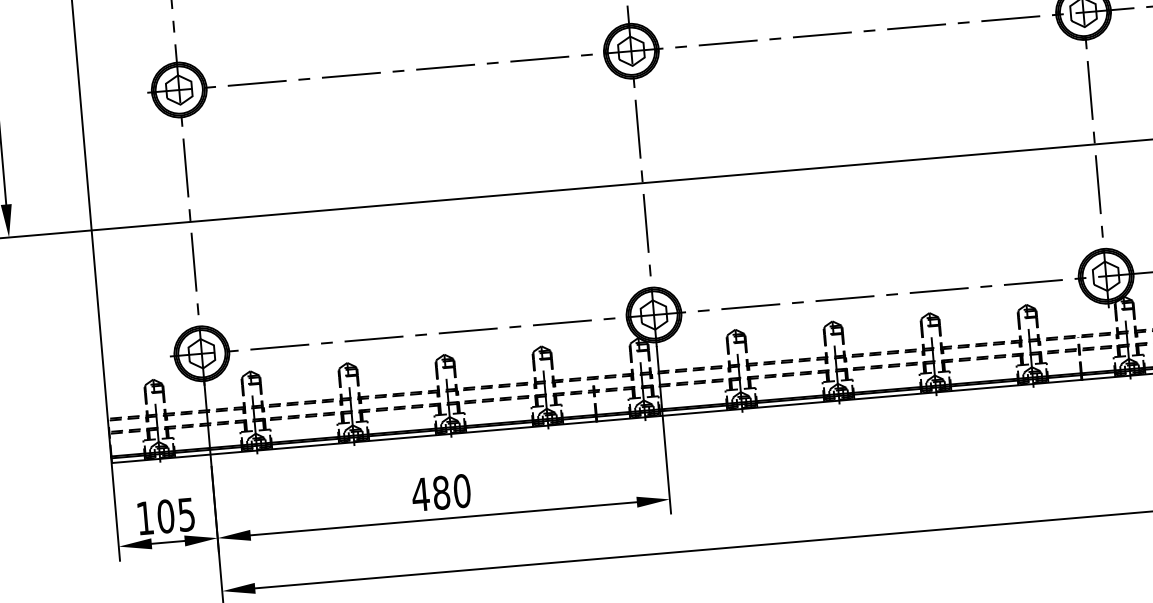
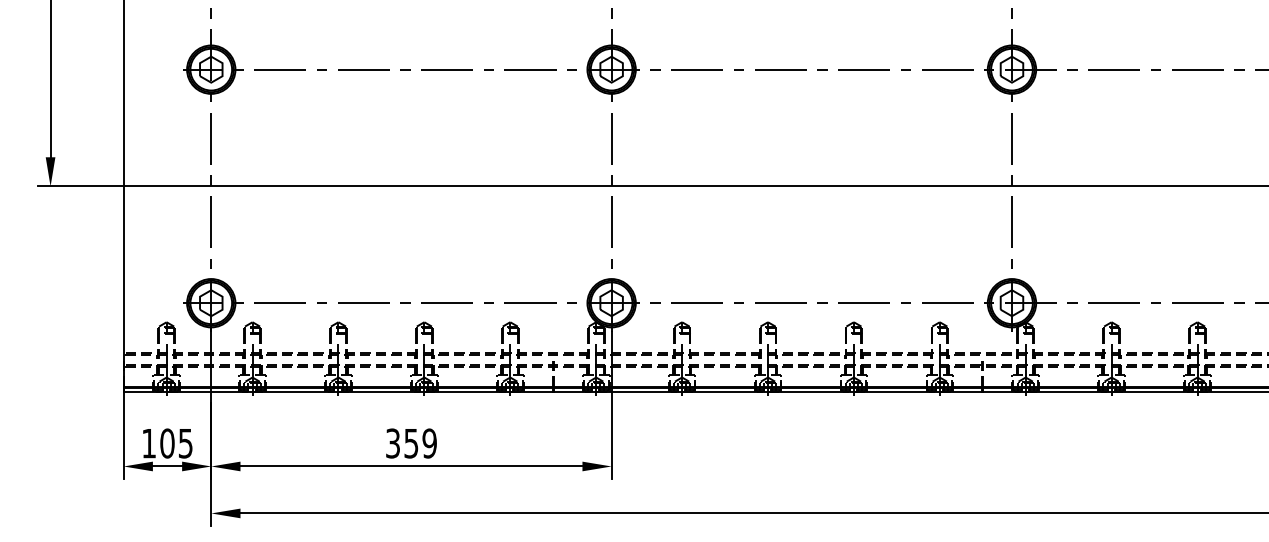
text: (440, 492) -> (410, 443), 480 -> 359

